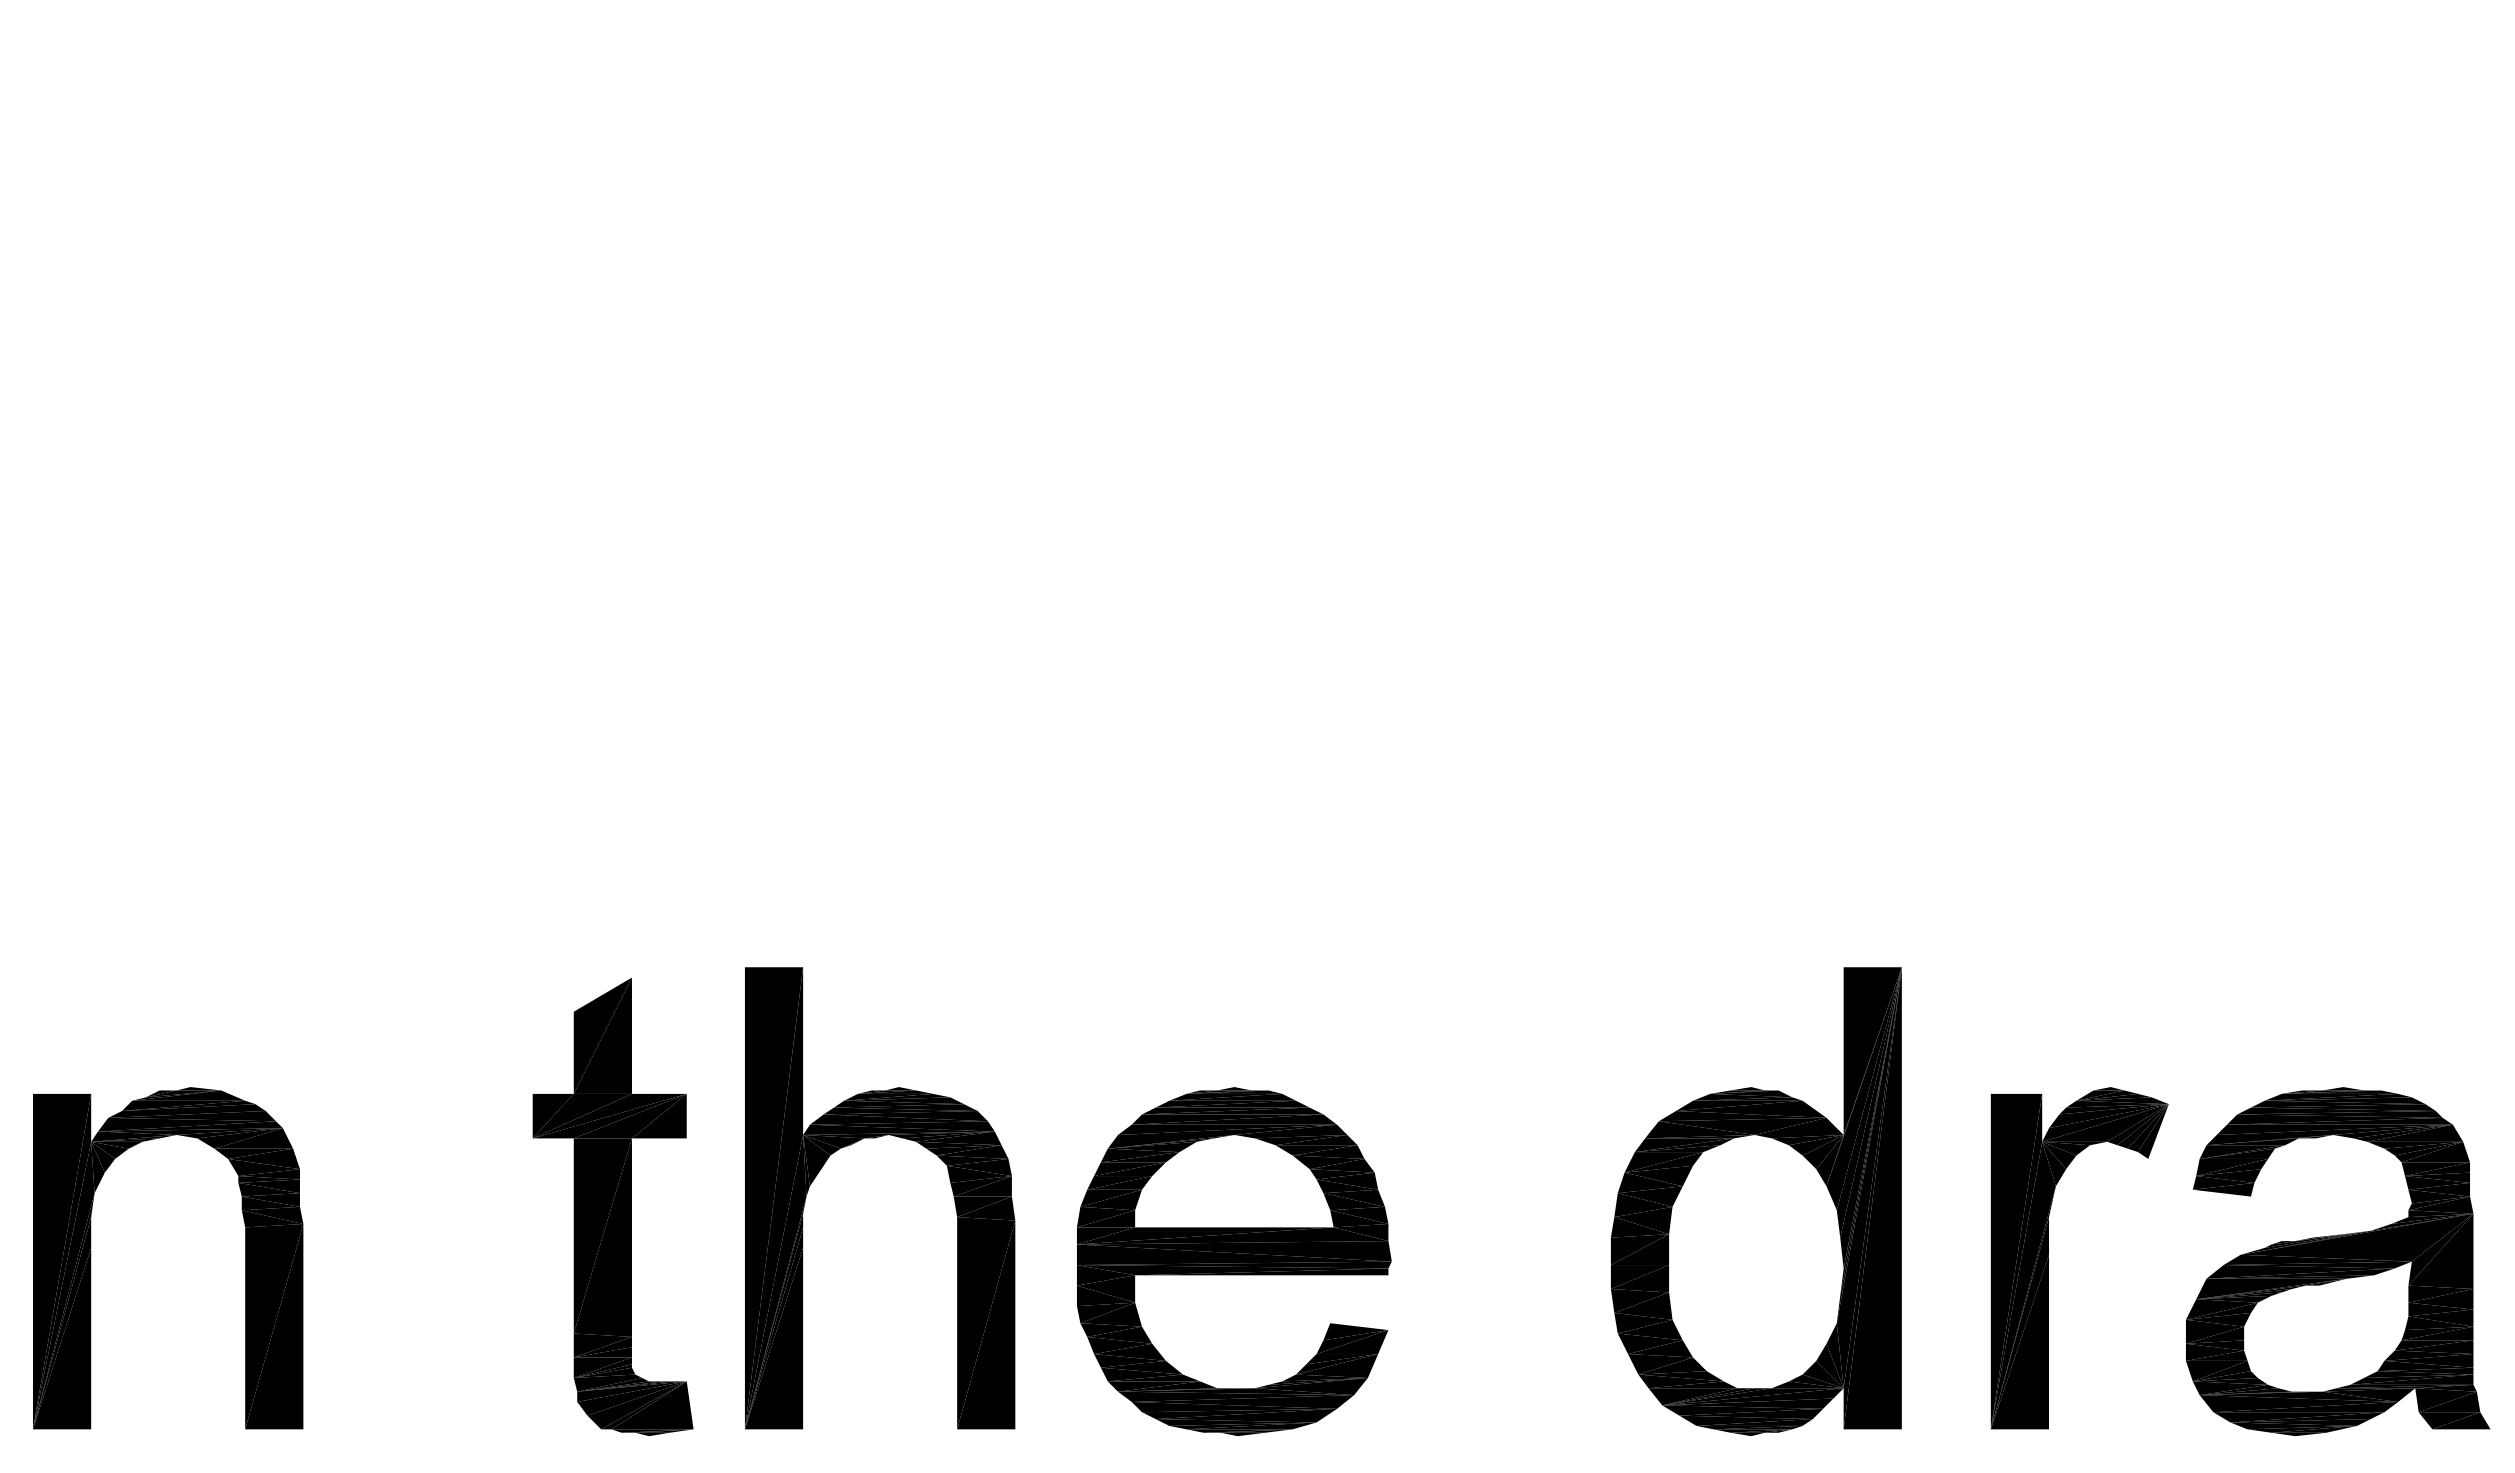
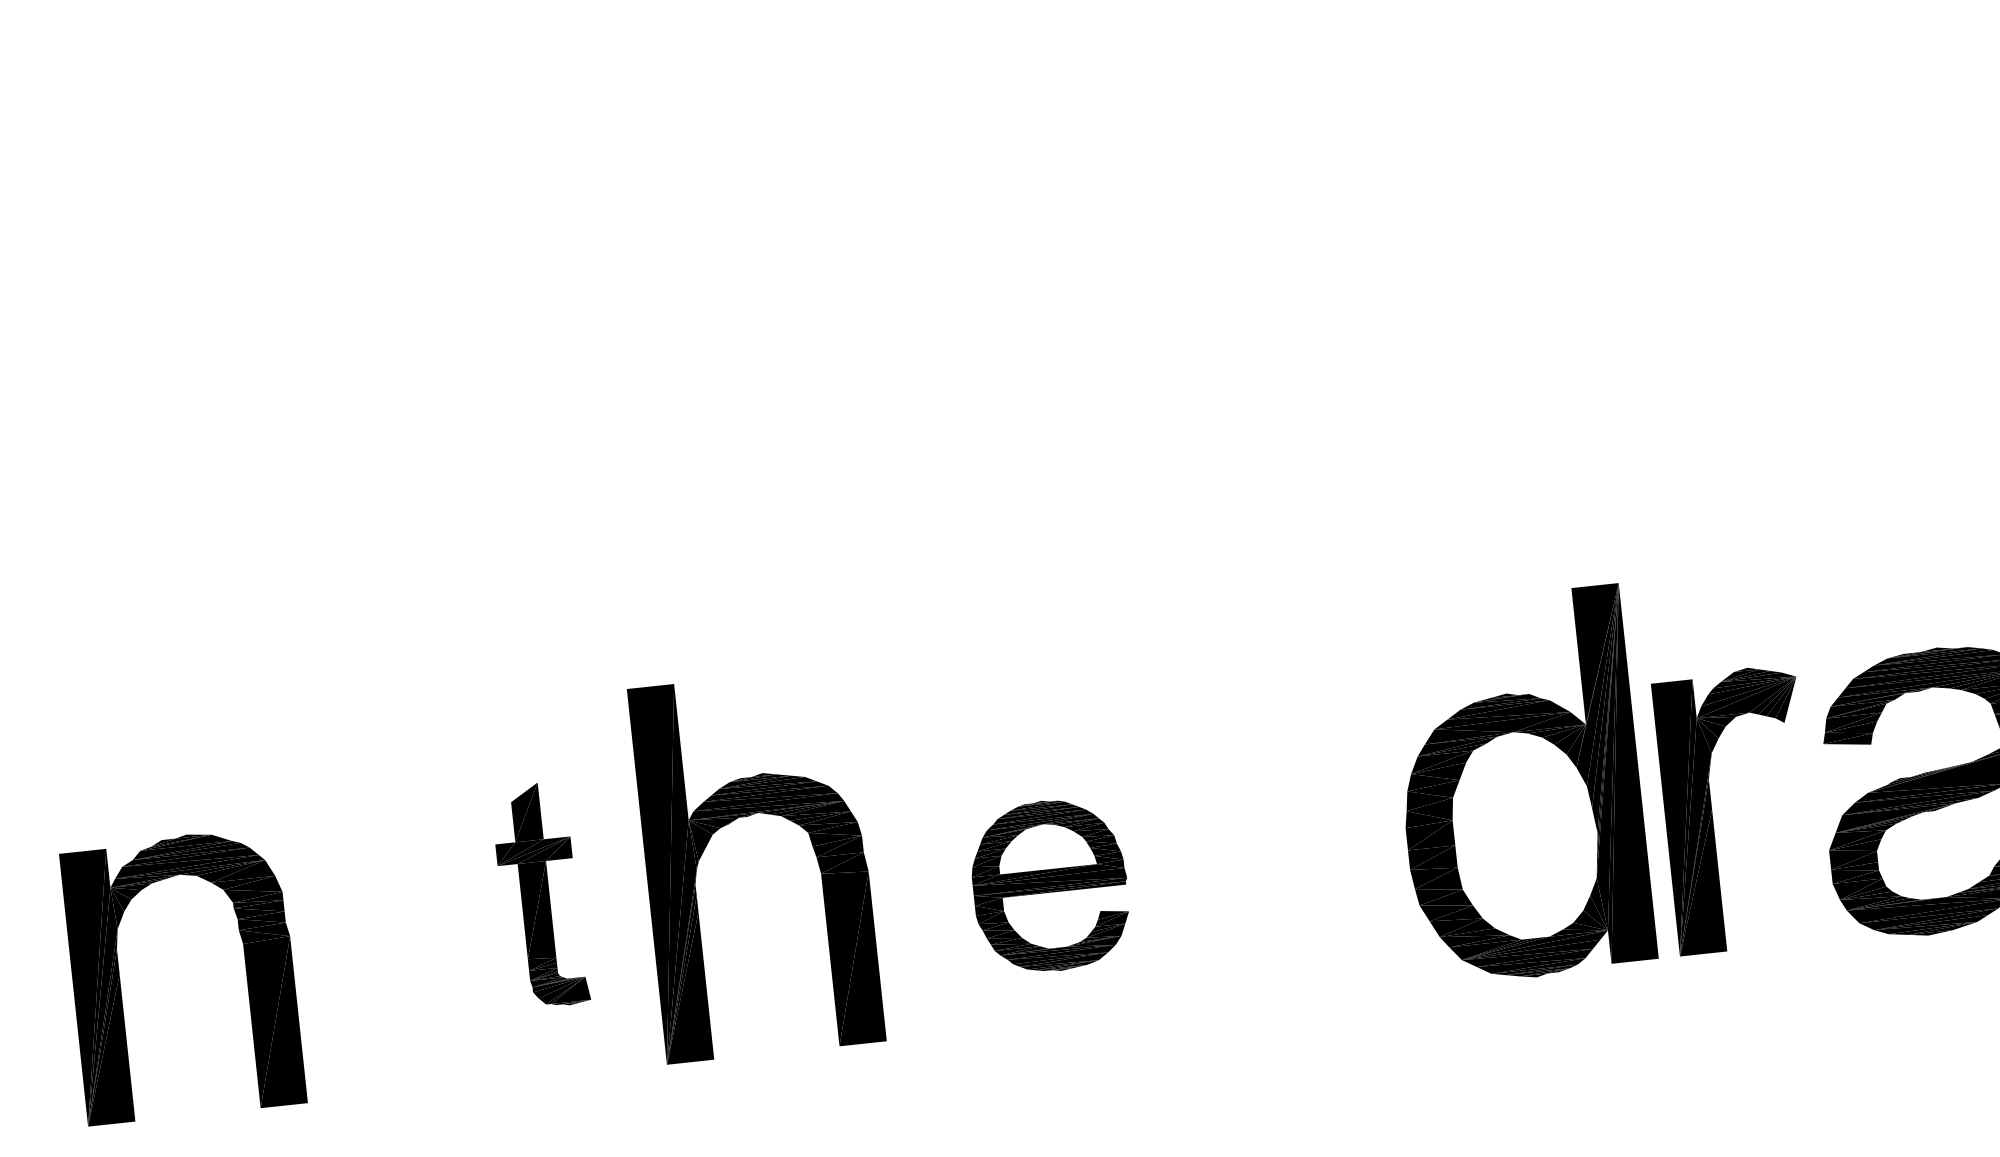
part: (1756, 1201) -> (1520, 786), moved
part: (612, 1206) -> (539, 895), size x0.6
part: (1234, 1261) -> (1050, 885), size x0.6

